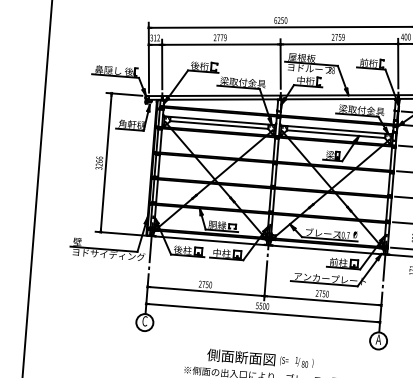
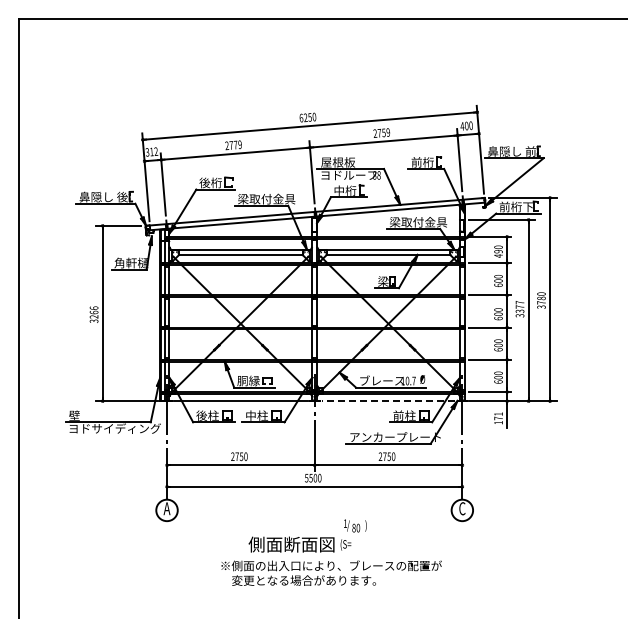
line: (326, 250) -> (388, 401), solid -> dashed
text: (144, 321) -> (166, 508), C -> A
text: (378, 339) -> (462, 508), A -> C
text: (304, 362) -> (355, 525), moved

